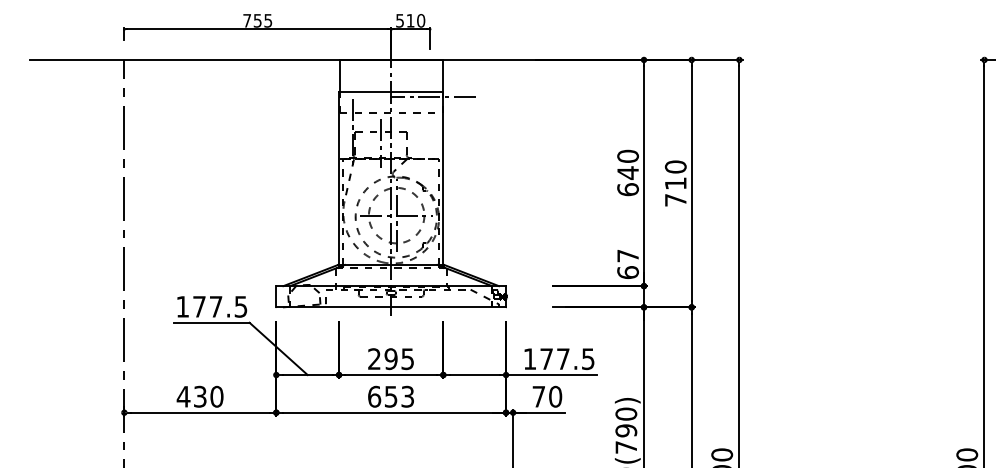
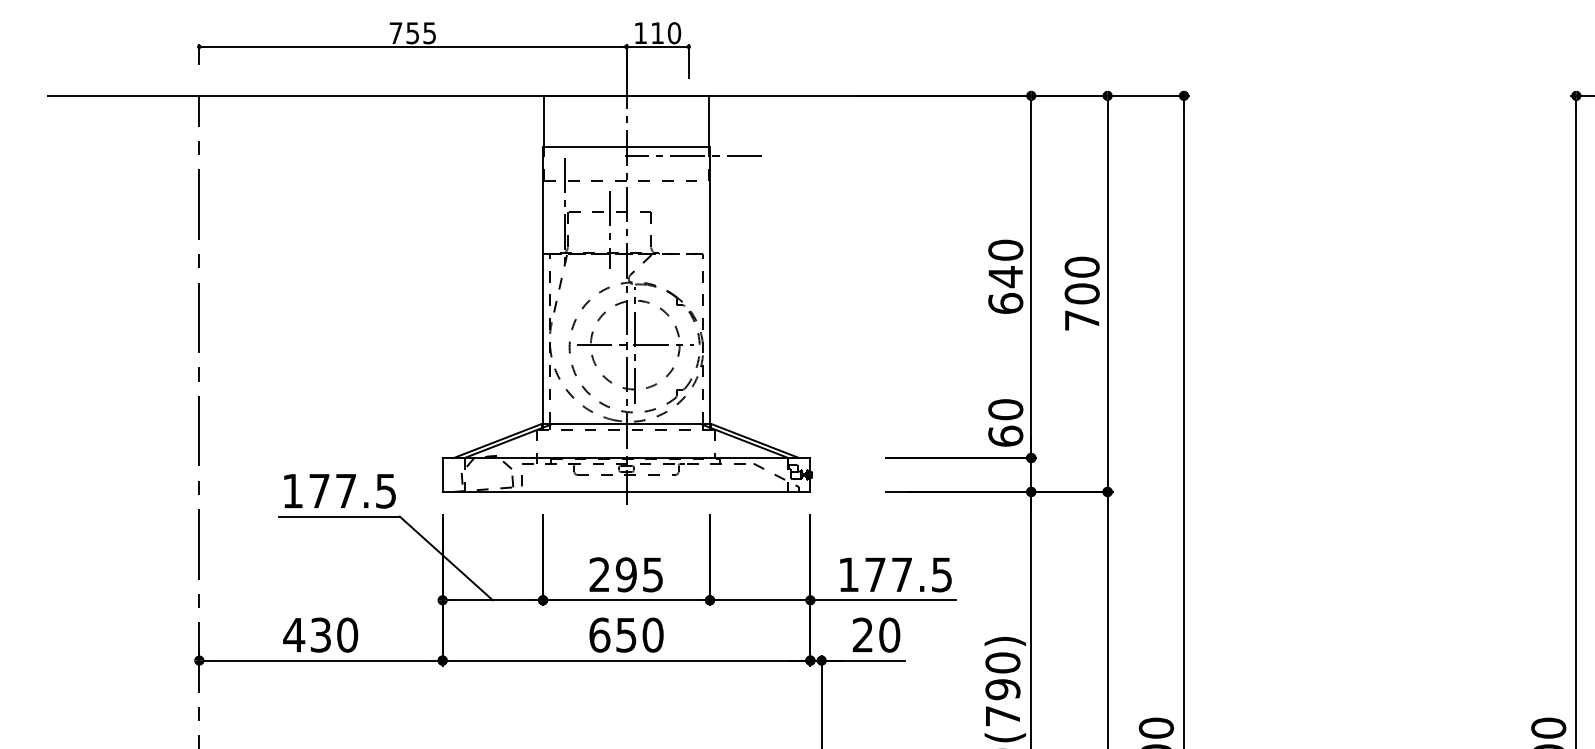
text: (399, 20) -> (639, 32), 510 -> 110
text: (675, 183) -> (1081, 293), 710 -> 700
text: (627, 255) -> (1004, 408), 67 -> 60
text: (407, 396) -> (652, 634), 653 -> 650
text: (538, 396) -> (862, 634), 70 -> 20

